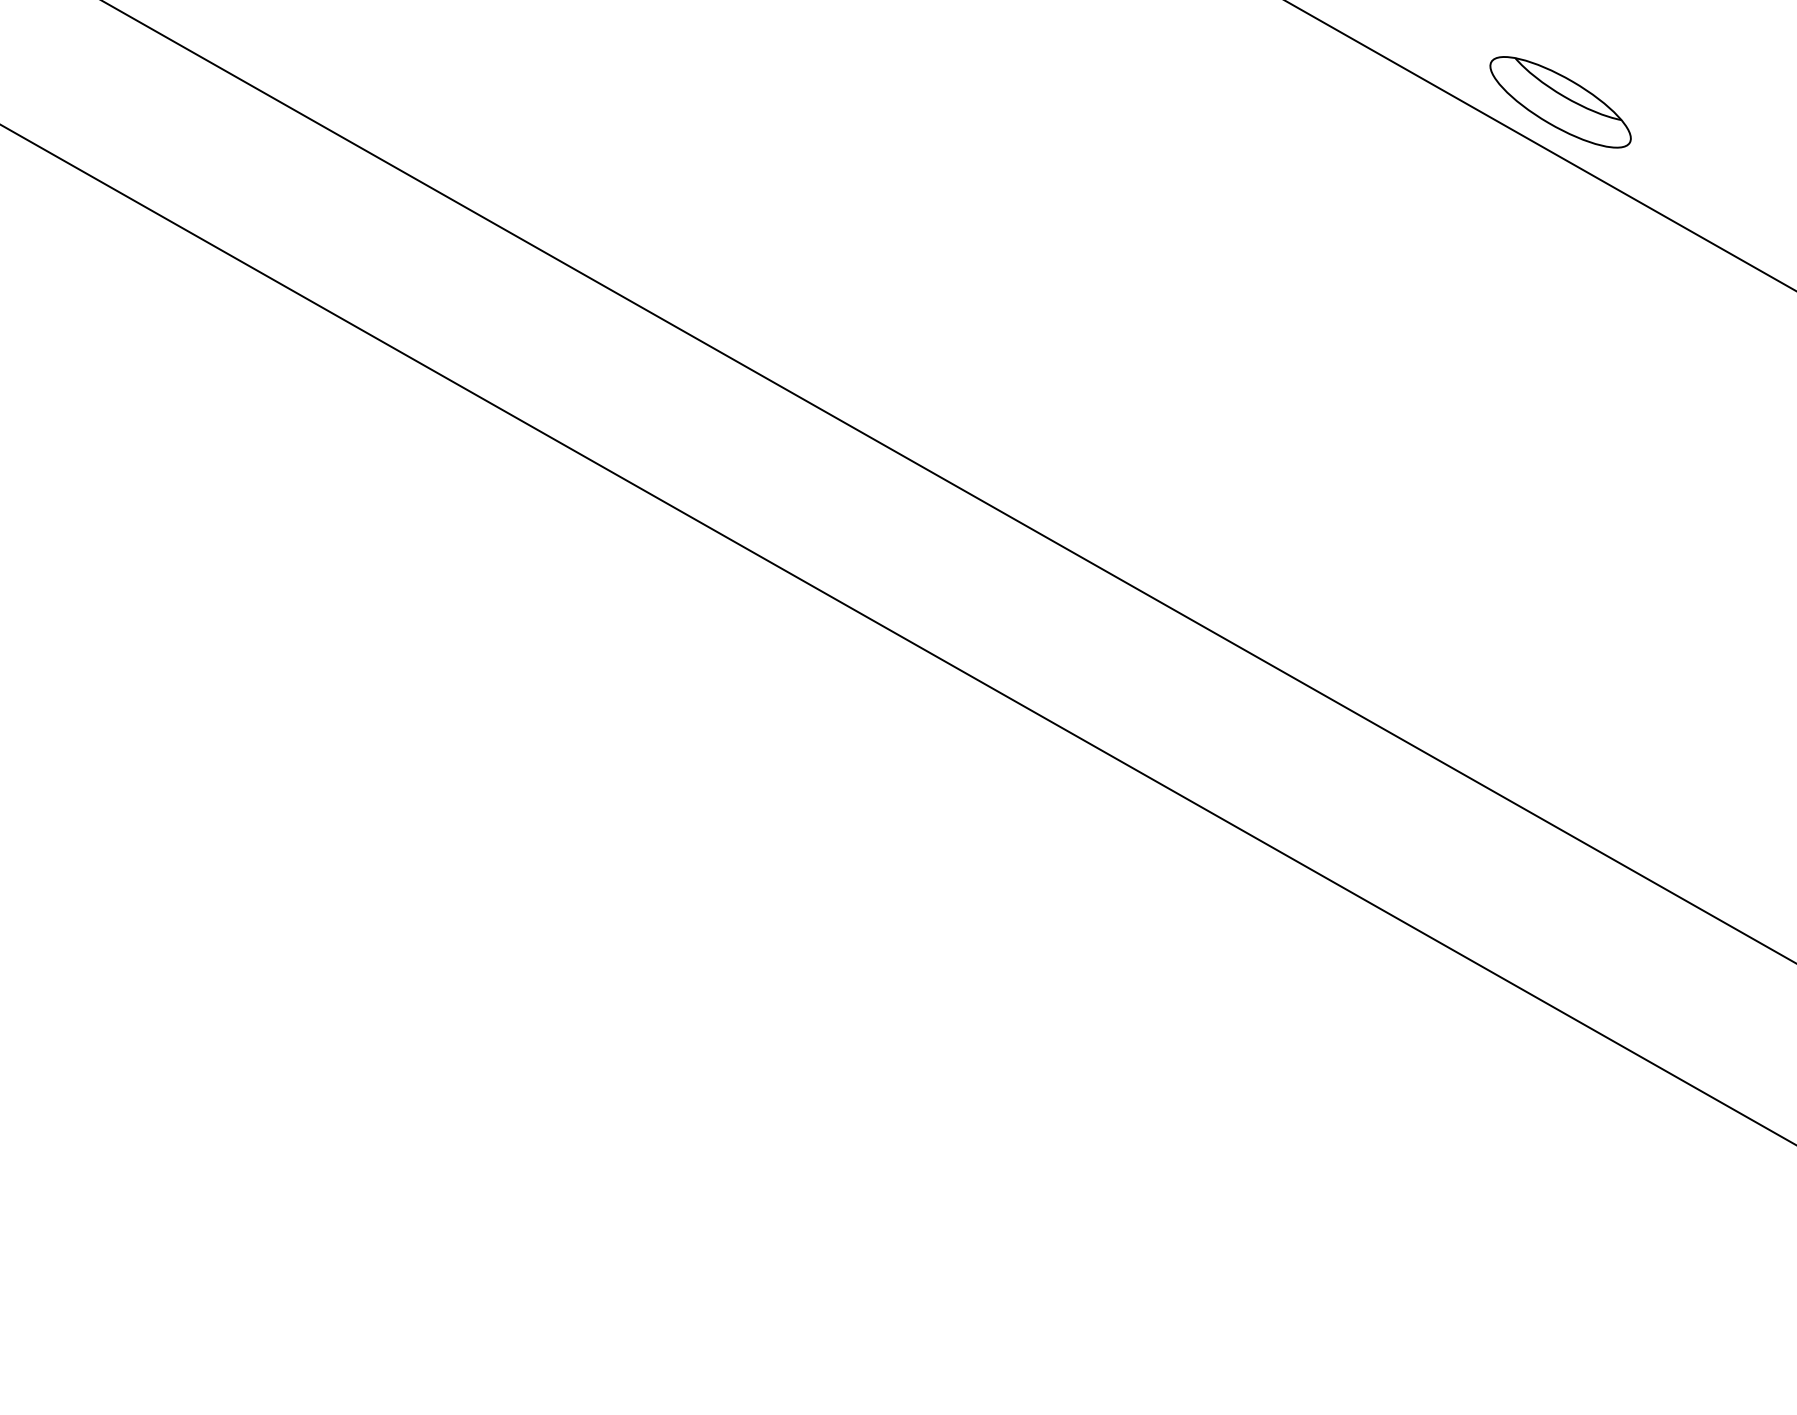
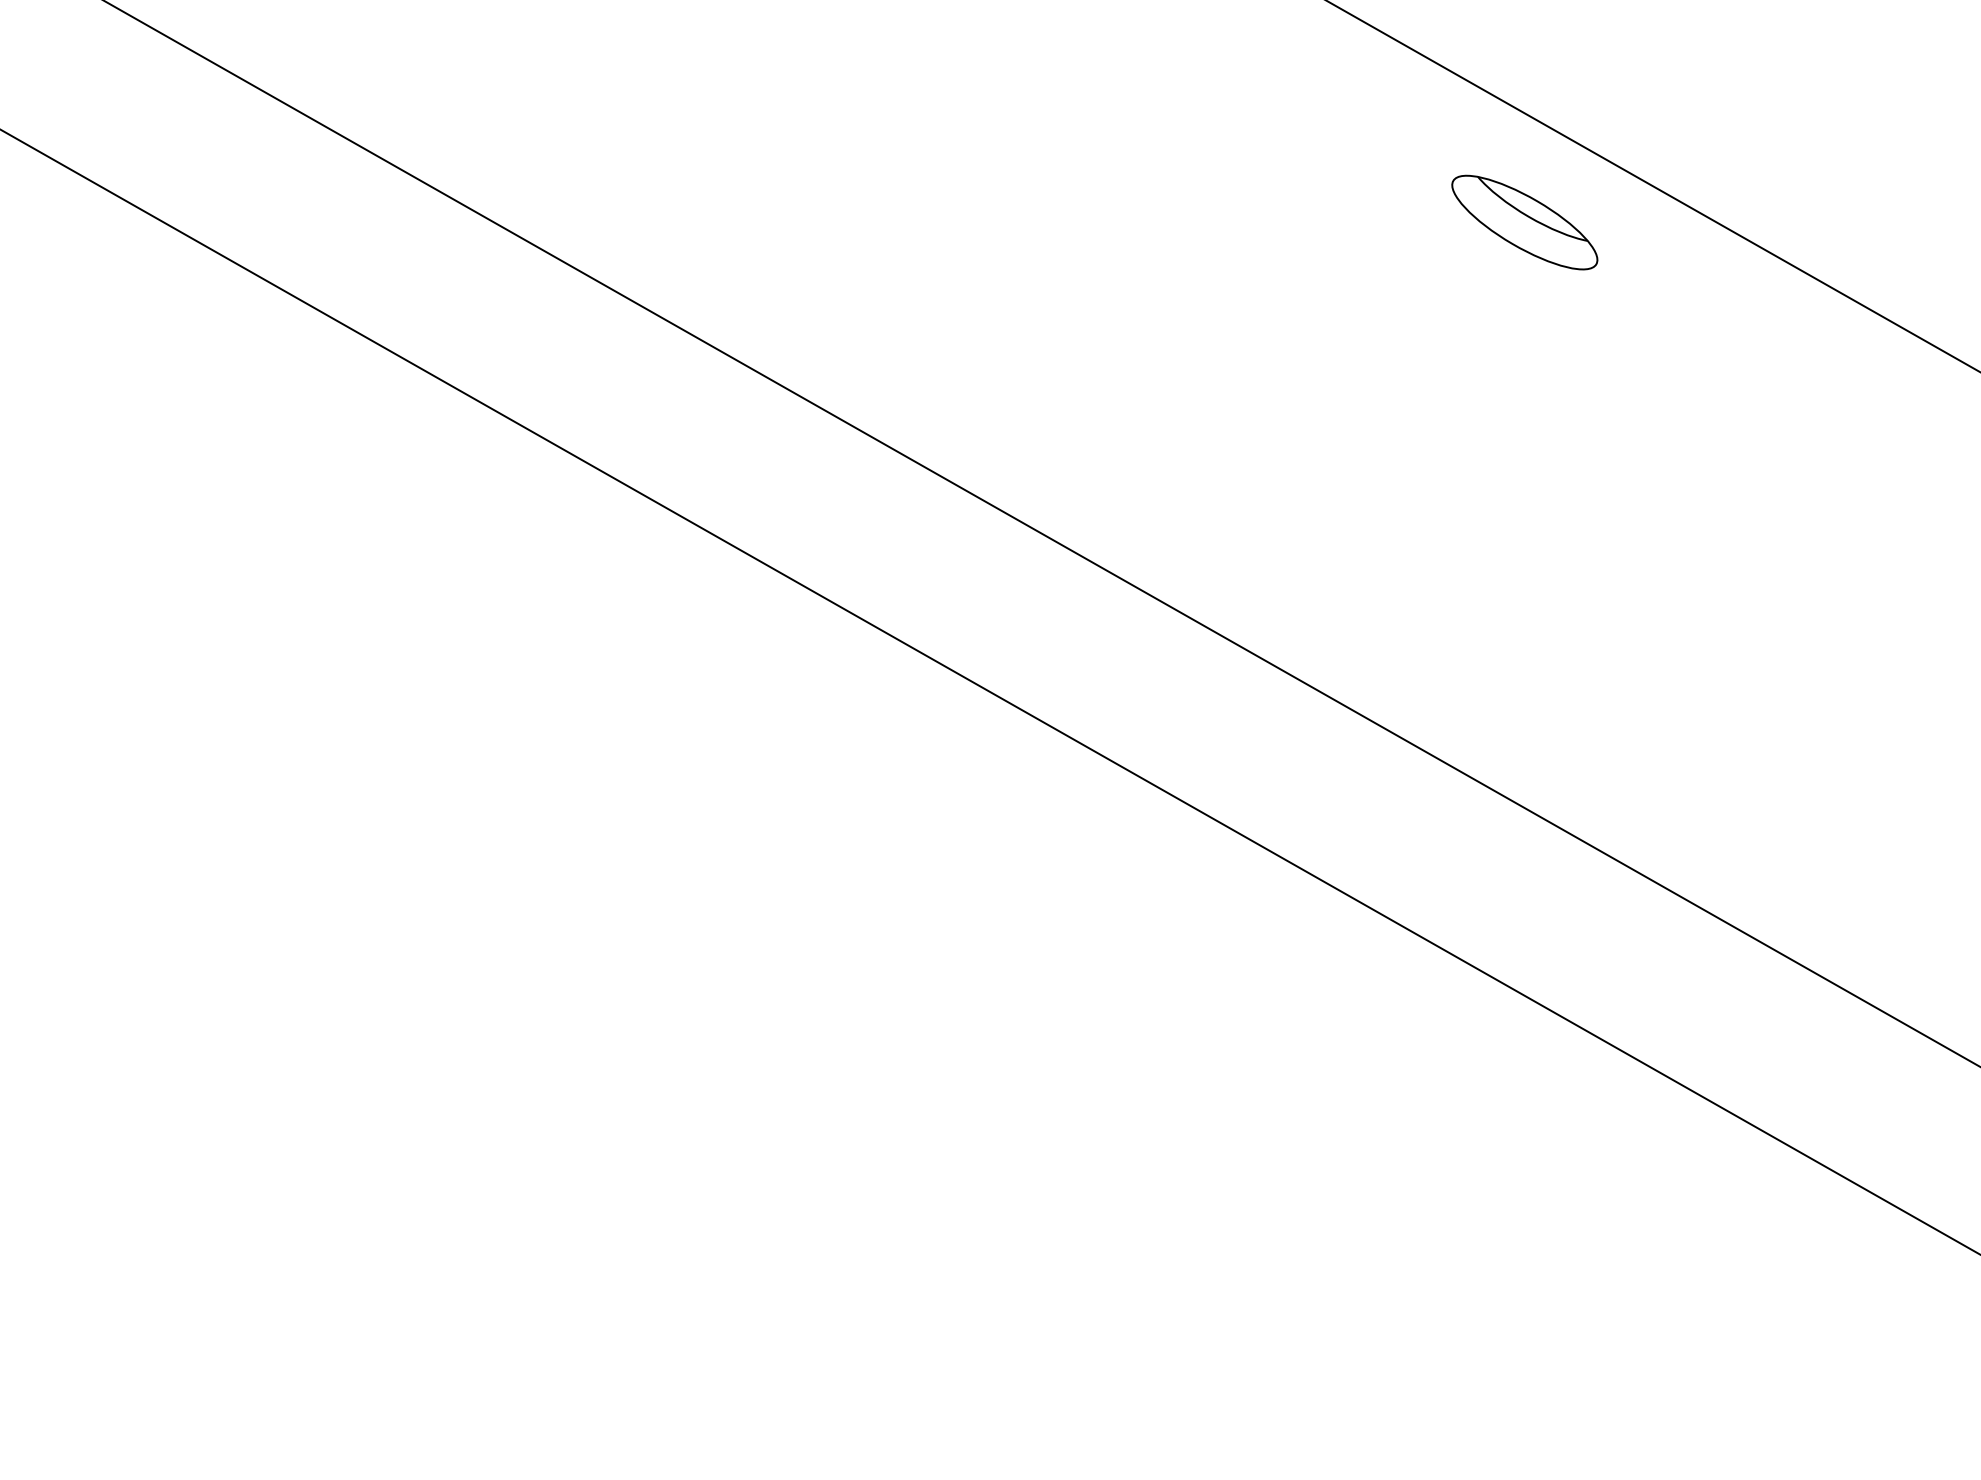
part: (1560, 102) -> (1524, 222), moved

